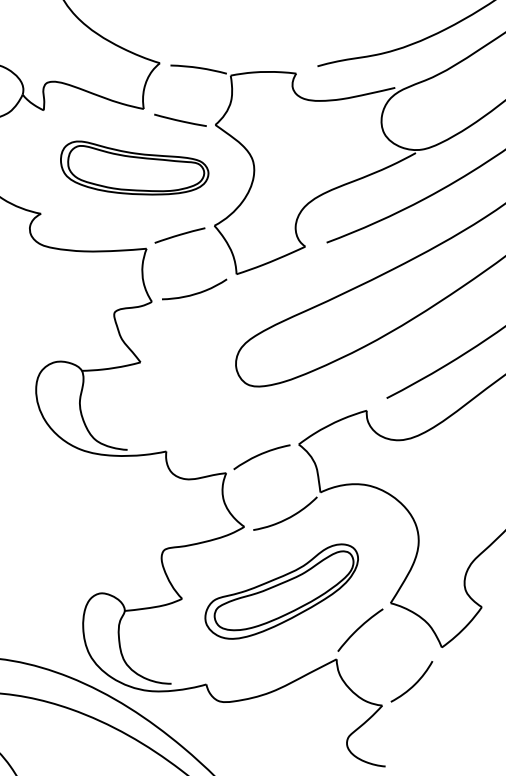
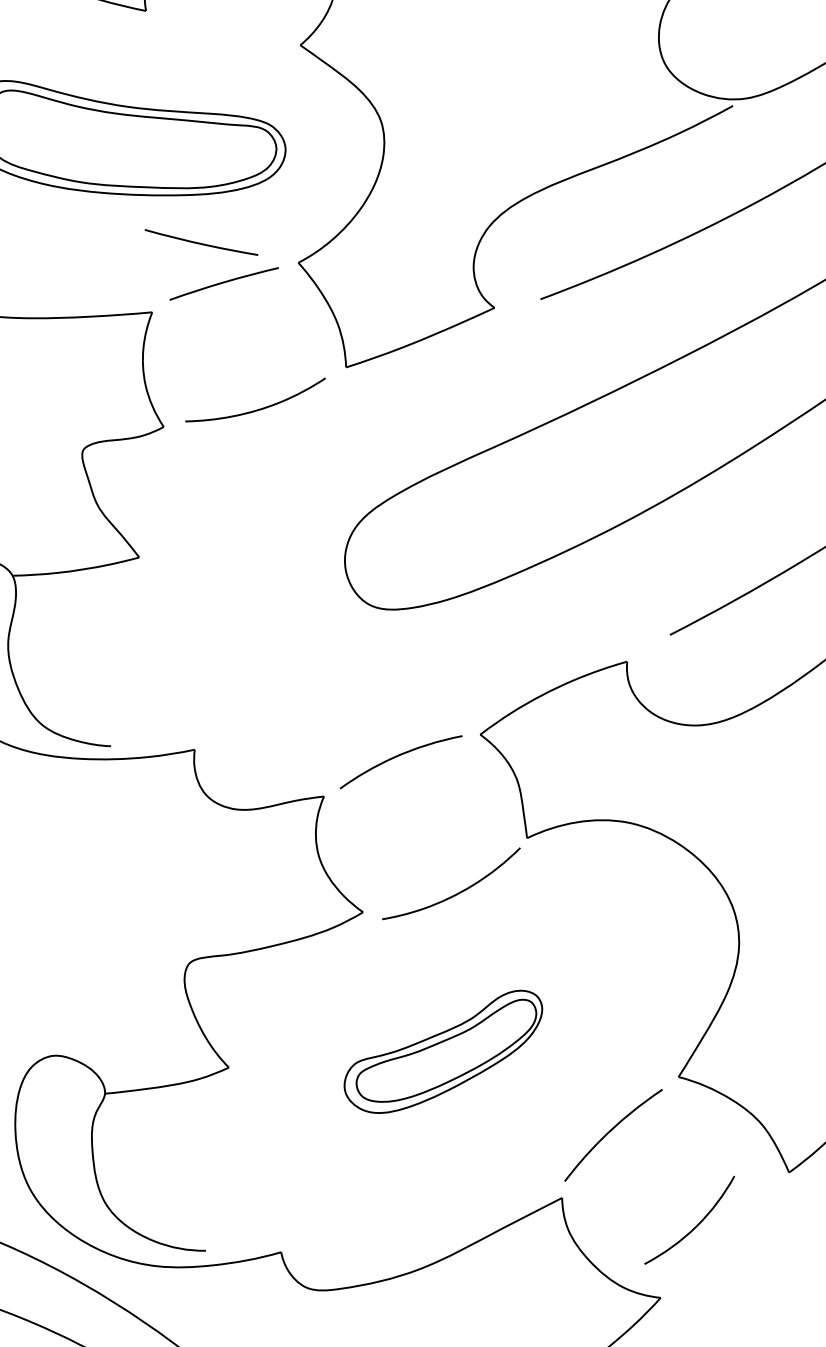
line: (179, 119) -> (199, 240), moved
part: (281, 591) -> (443, 1051), size x0.6
curve: (414, 683) -> (695, 1224), moved

